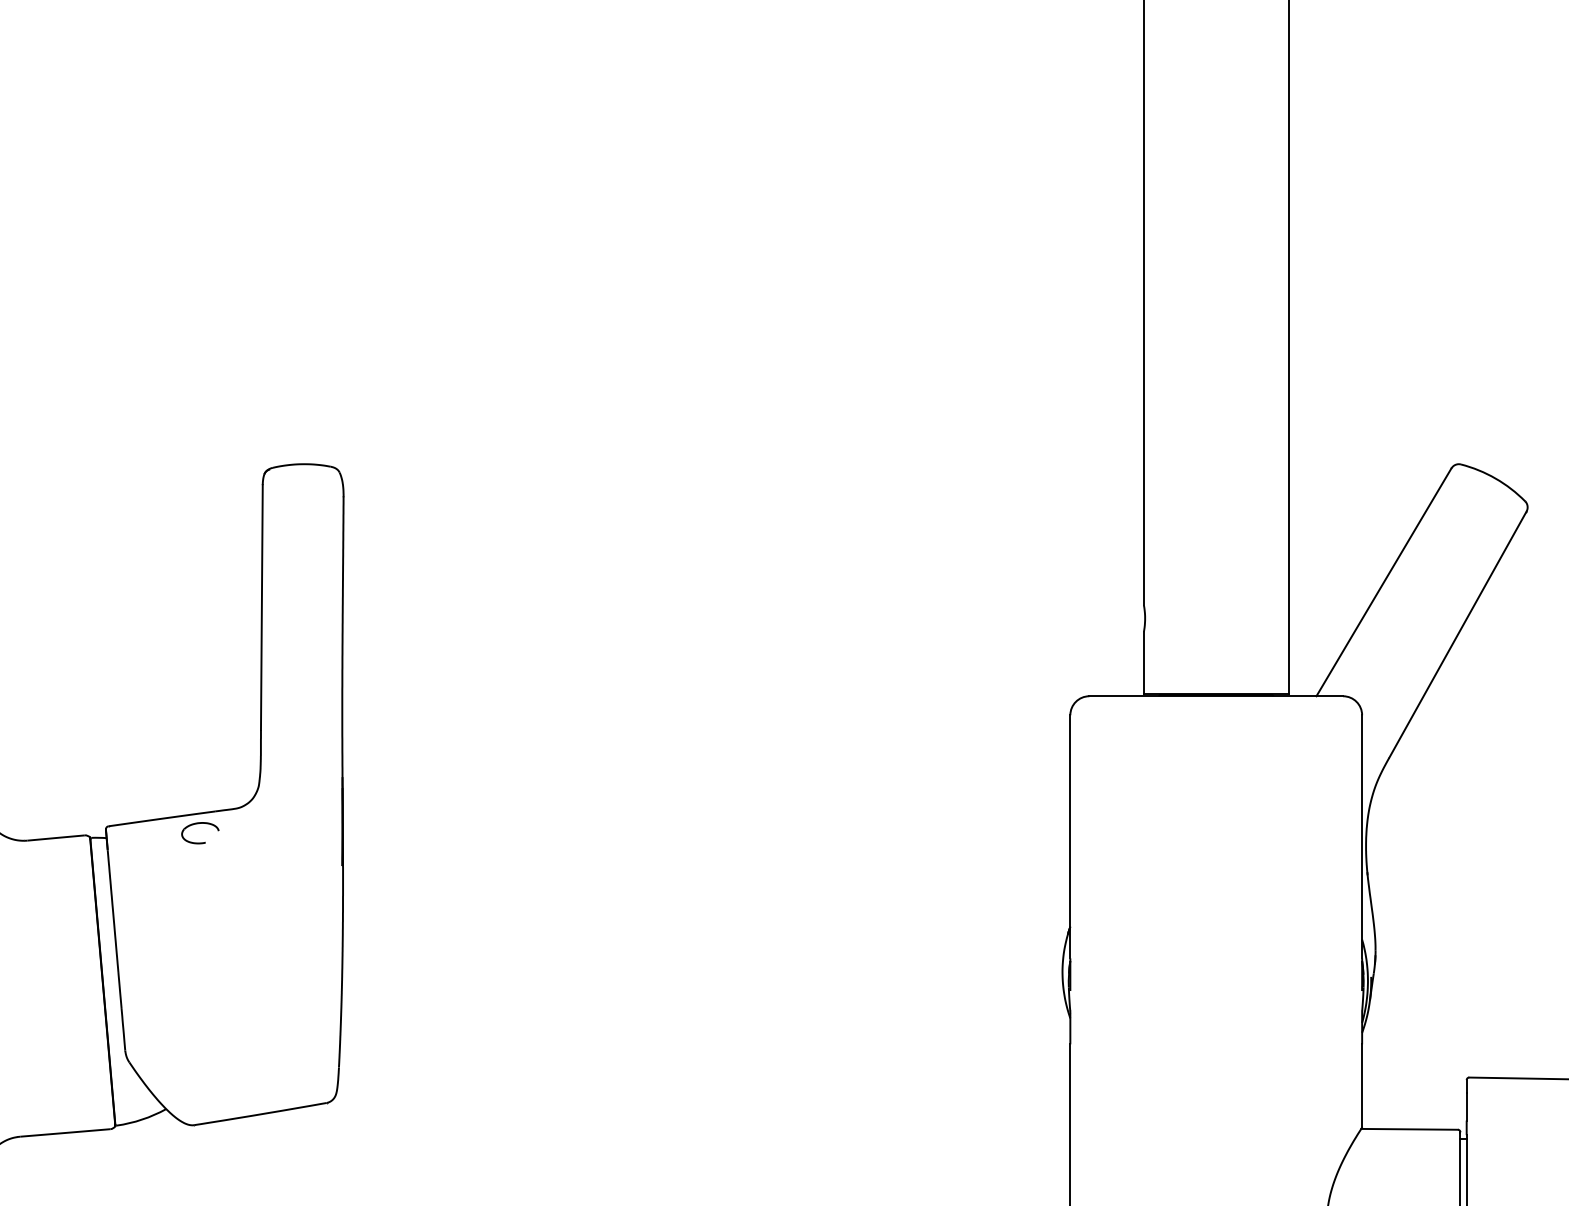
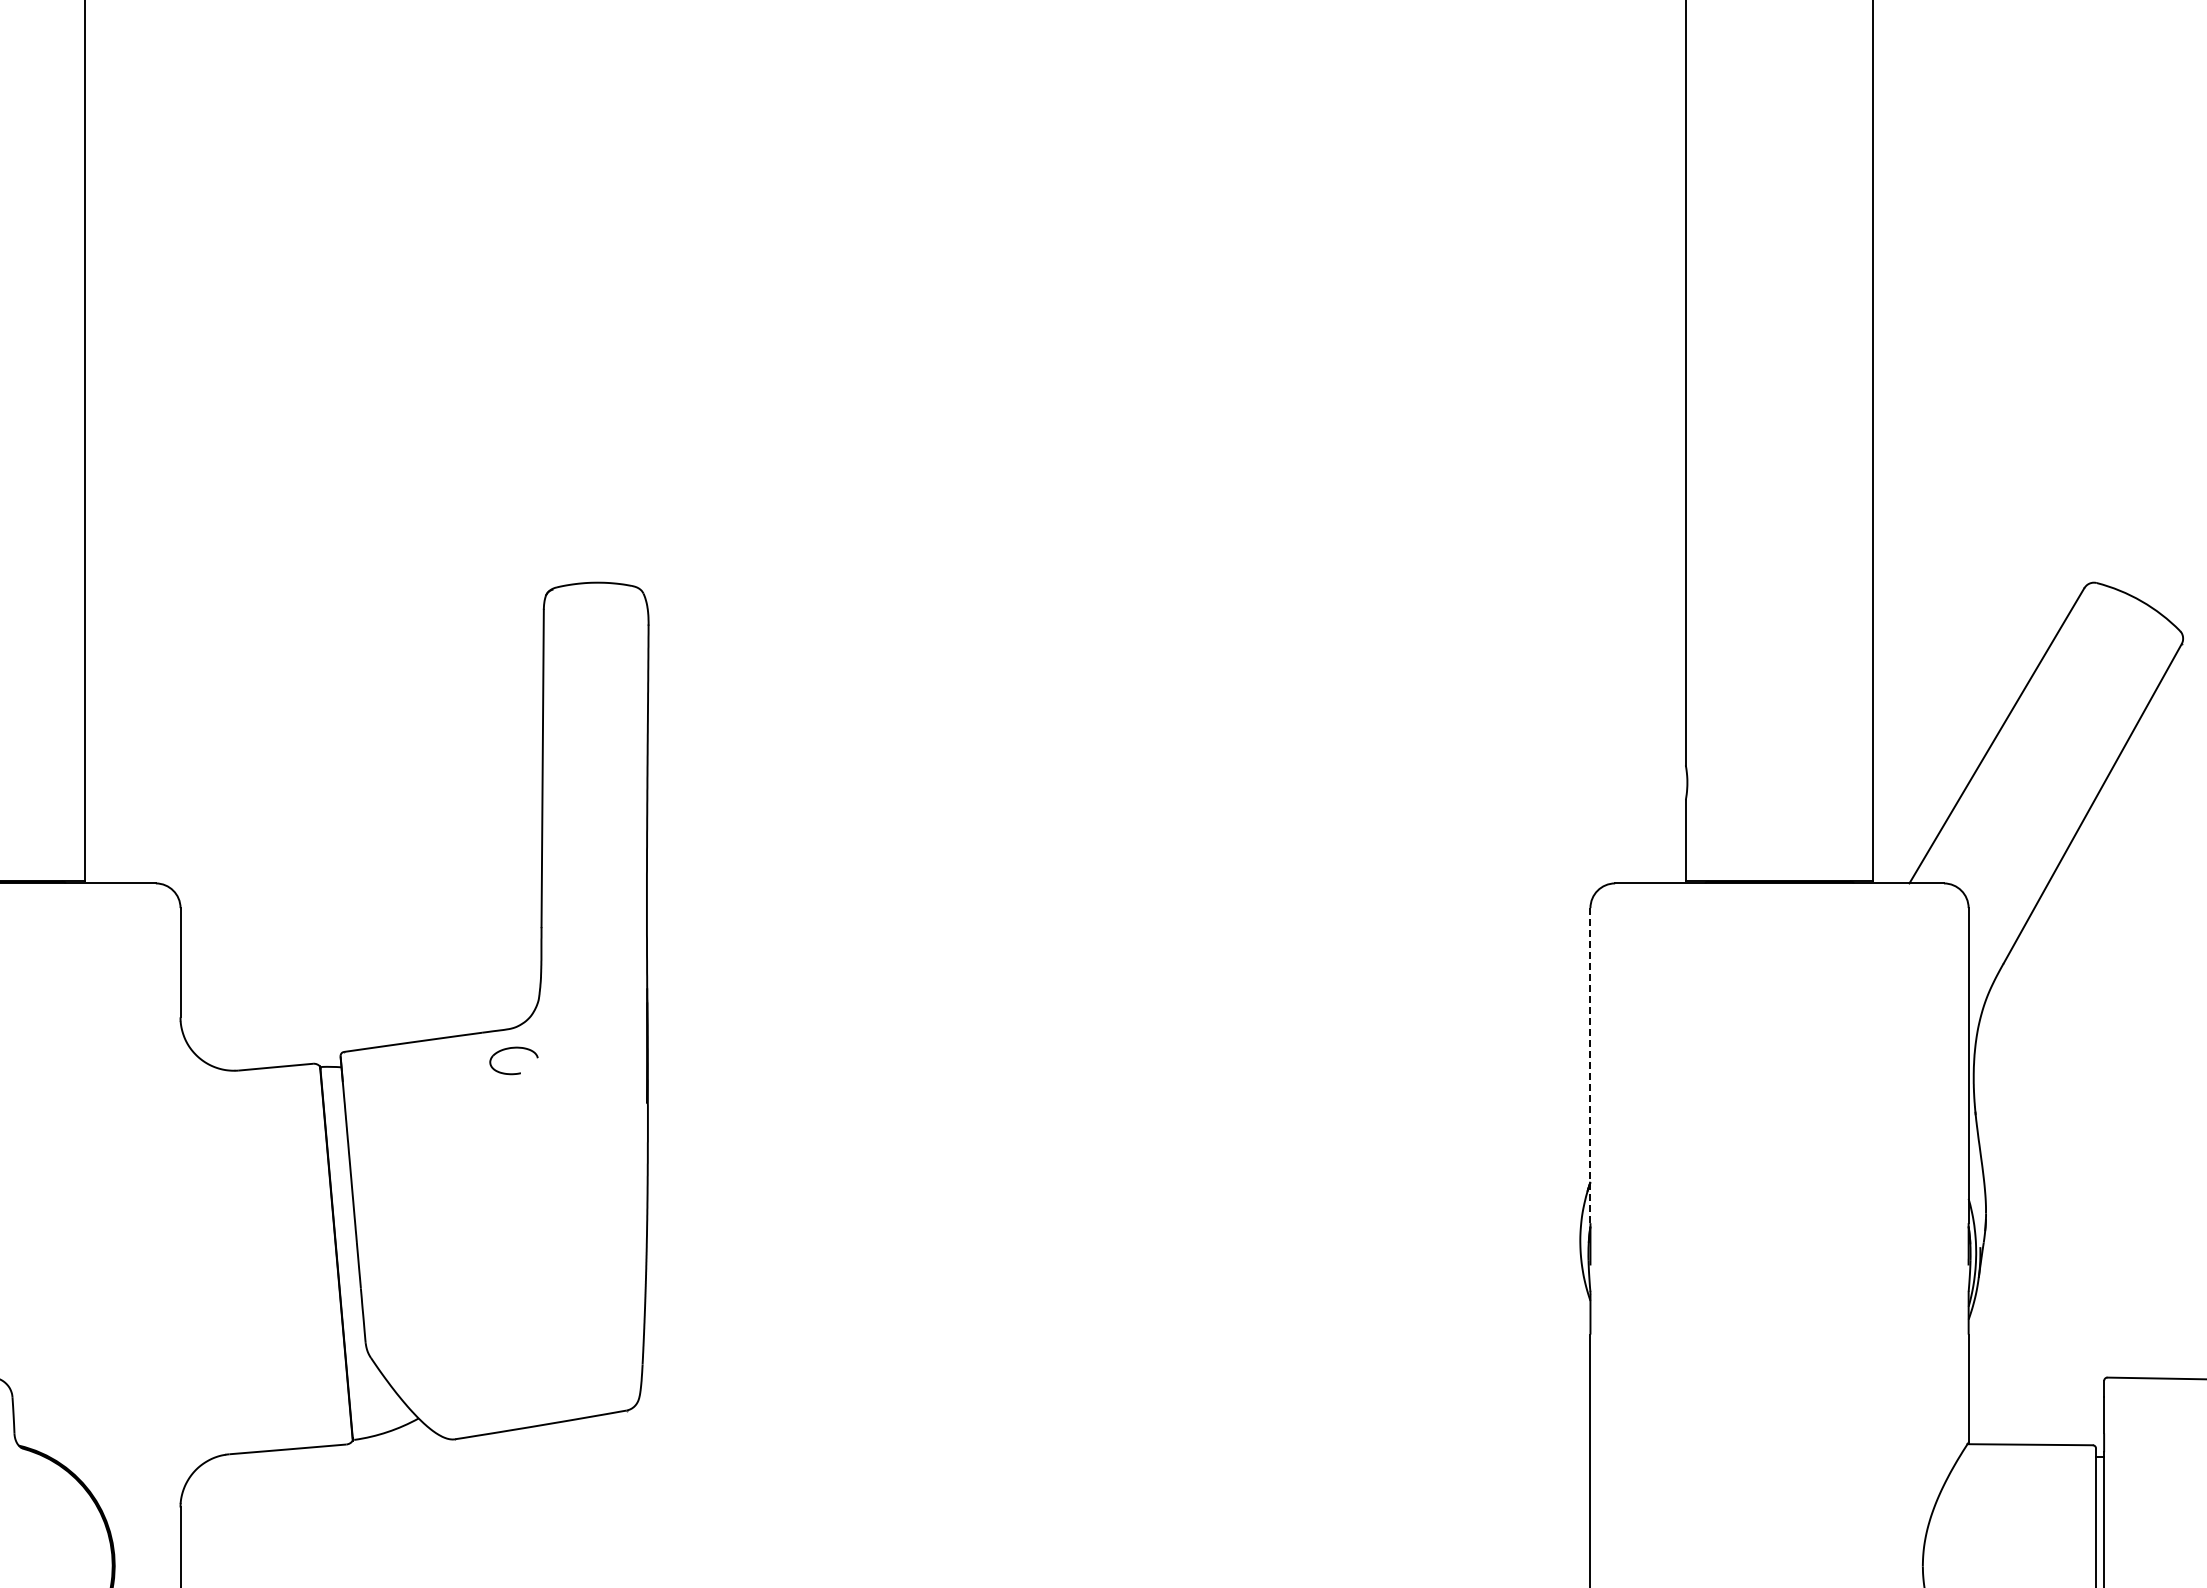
part: (196, 824) -> (509, 1049), moved
line: (1070, 836) -> (1590, 1065), solid -> dashed

